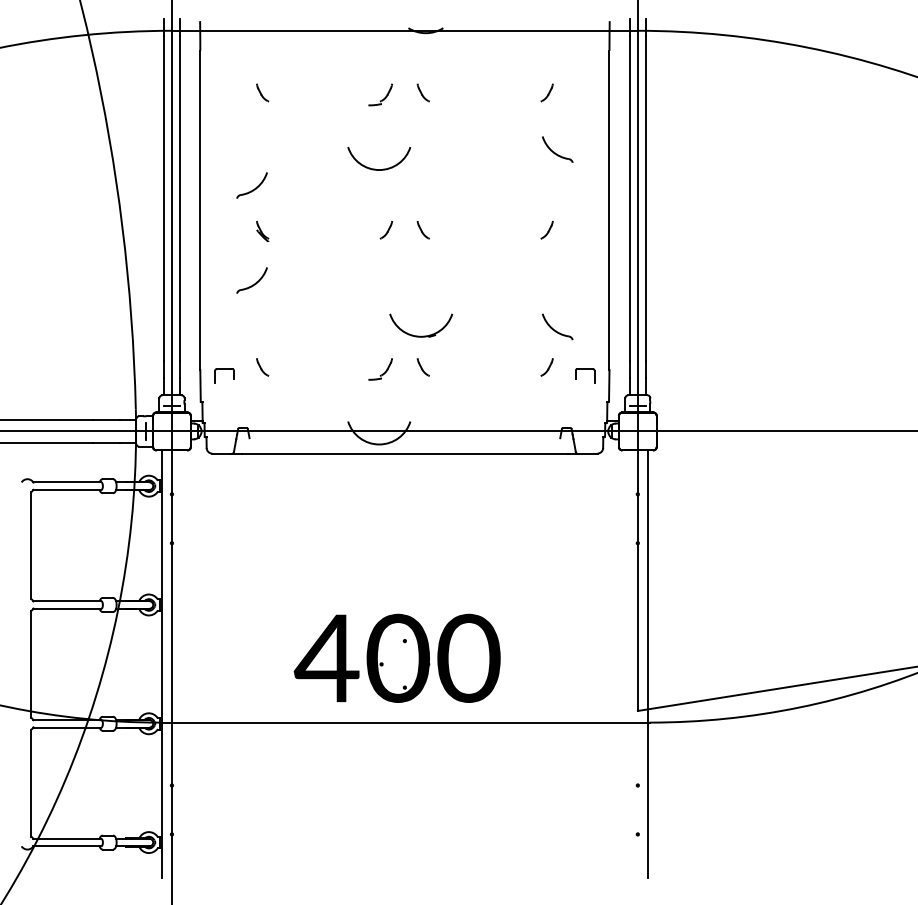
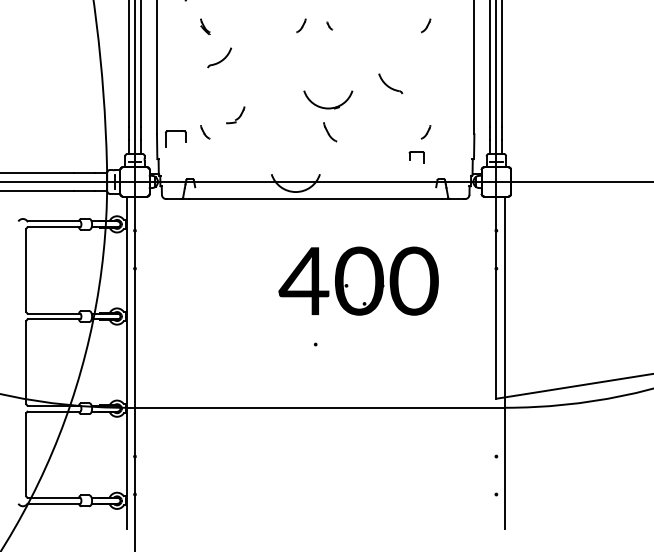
part: (422, 230) -> (329, 26), size x0.6
part: (251, 280) -> (219, 57), moved
part: (557, 326) -> (390, 83), moved
part: (422, 367) -> (329, 132), size x1.4
part: (380, 369) -> (235, 115), moved
part: (224, 375) -> (175, 138), size x1.4
part: (585, 375) -> (416, 157), moved
part: (396, 657) -> (358, 280), moved

